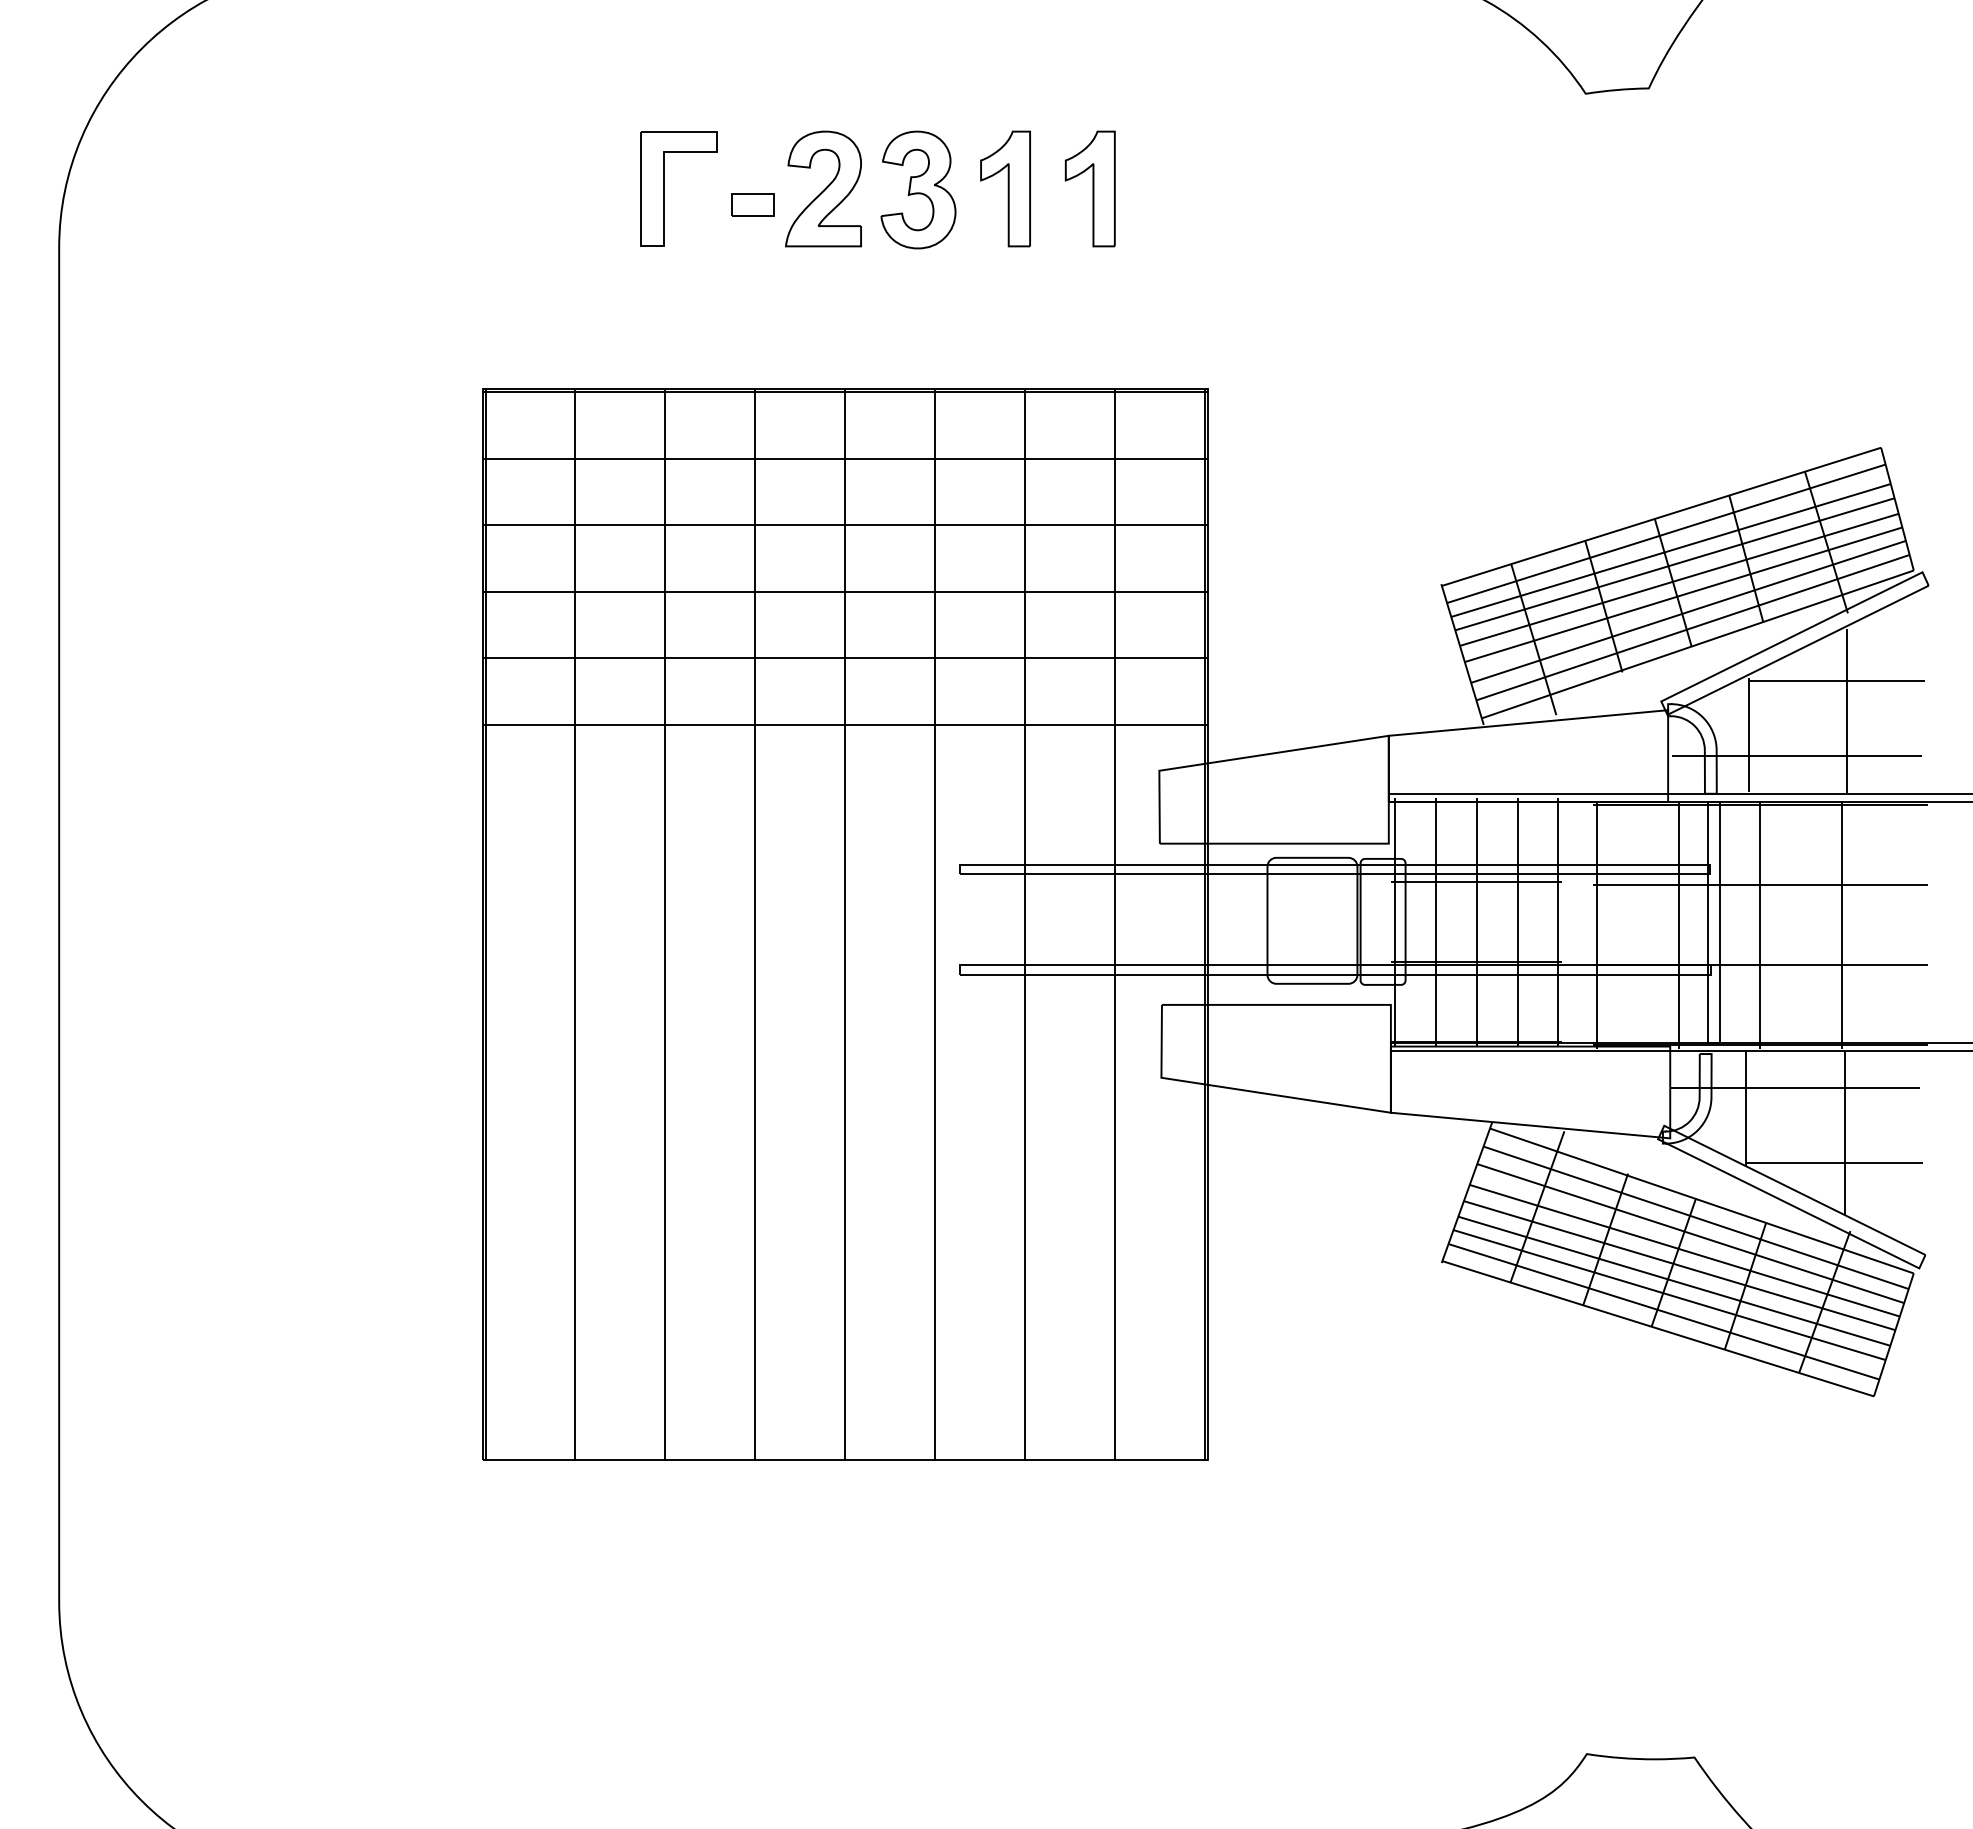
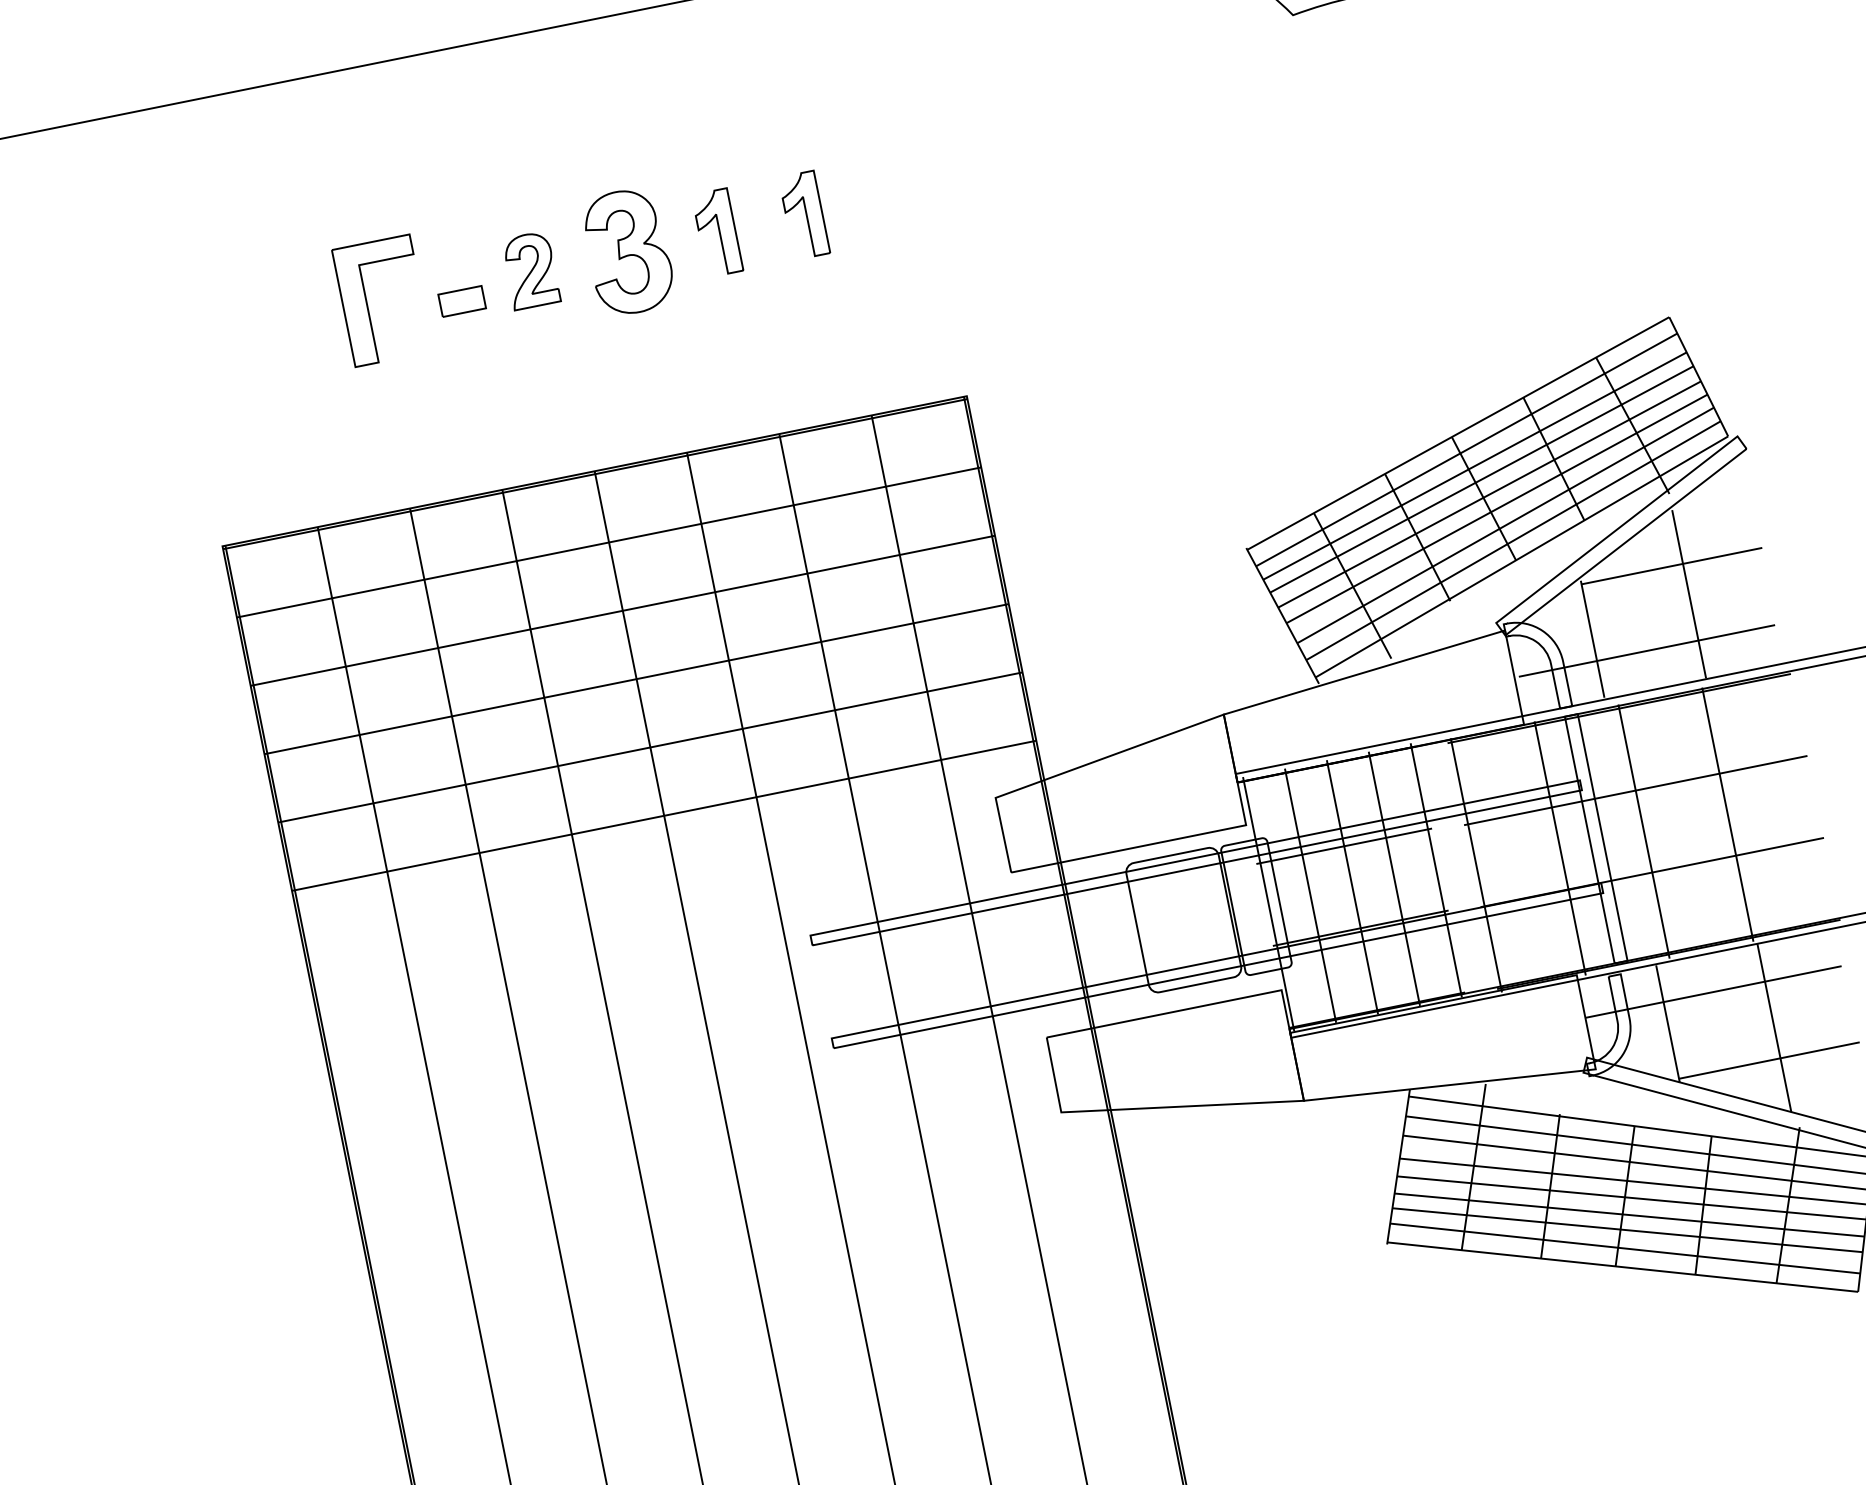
part: (823, 188) -> (530, 270), size x0.6
part: (1005, 188) -> (717, 232), size x0.7
part: (1089, 188) -> (803, 215), size x0.7

